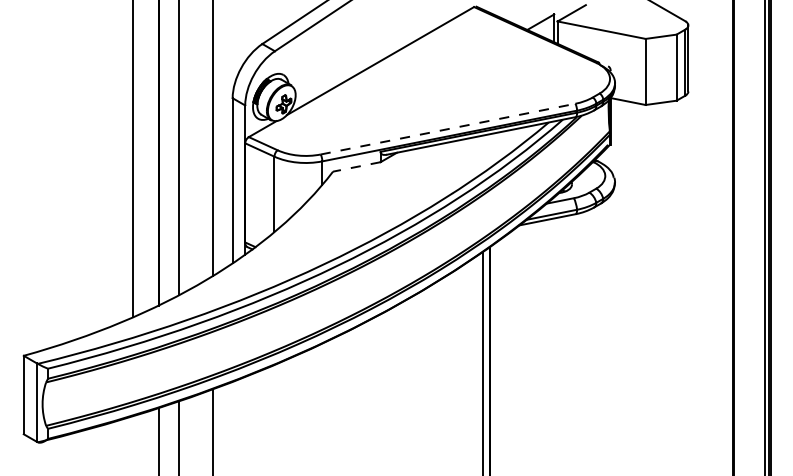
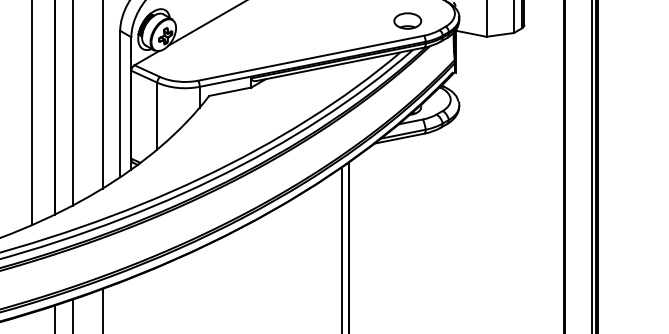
part: (556, 86) -> (407, 20), added
line: (448, 129) -> (311, 58), dashed -> solid
line: (356, 167) -> (230, 92), dashed -> solid

